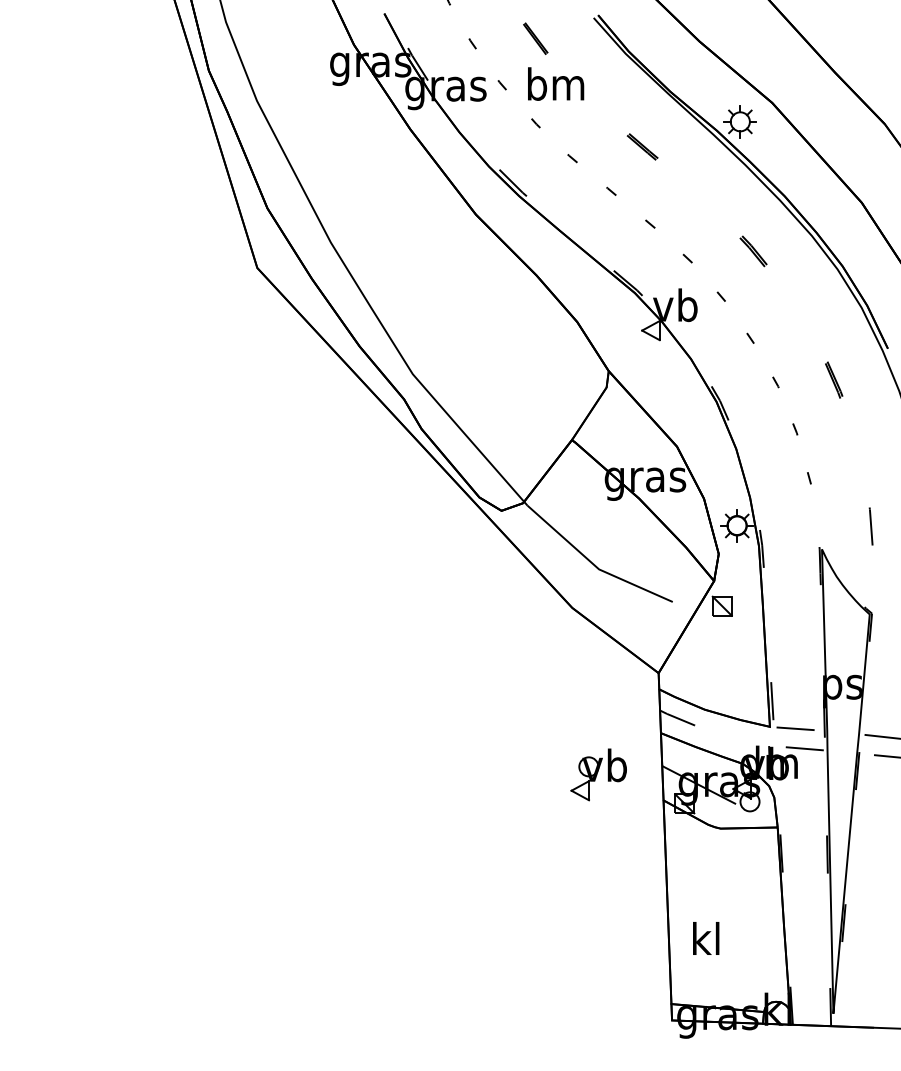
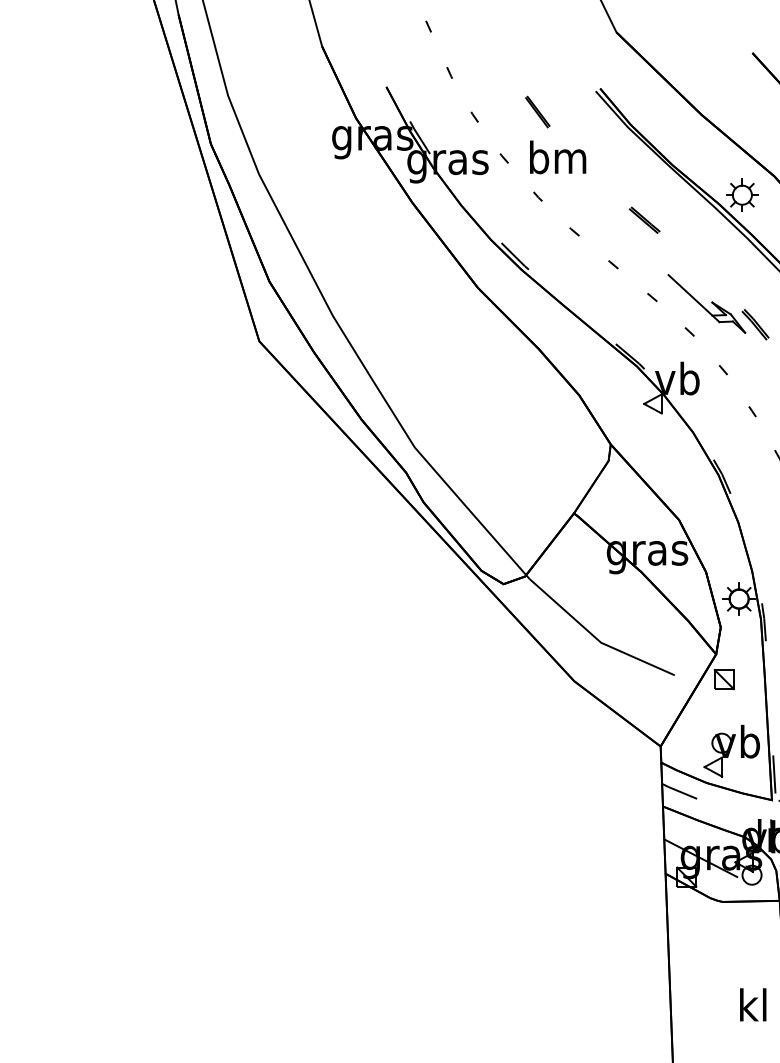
part: (704, 230) -> (706, 303), added
part: (598, 774) -> (731, 750), moved
text: (706, 938) -> (753, 1004), moved

